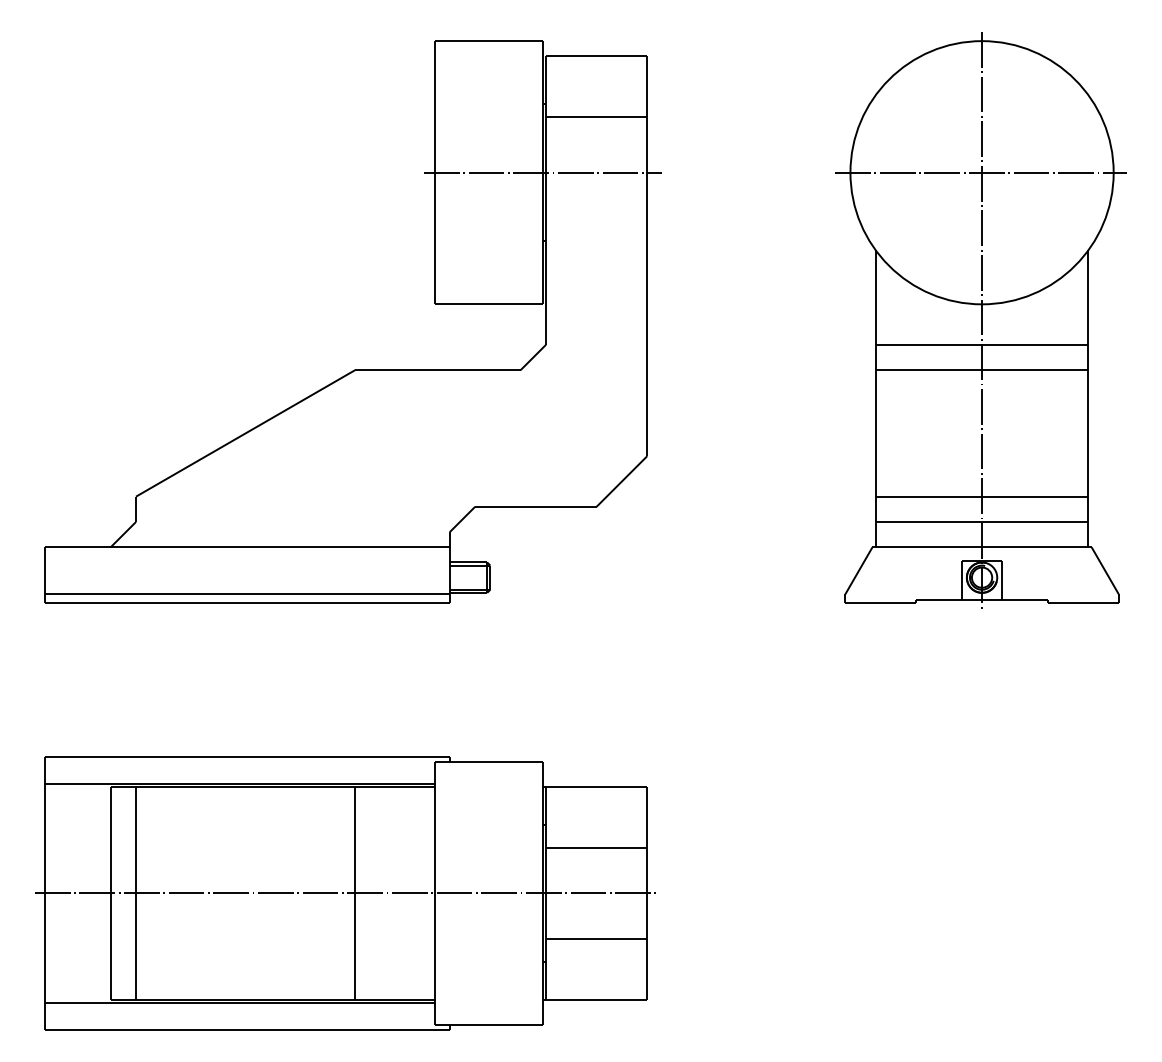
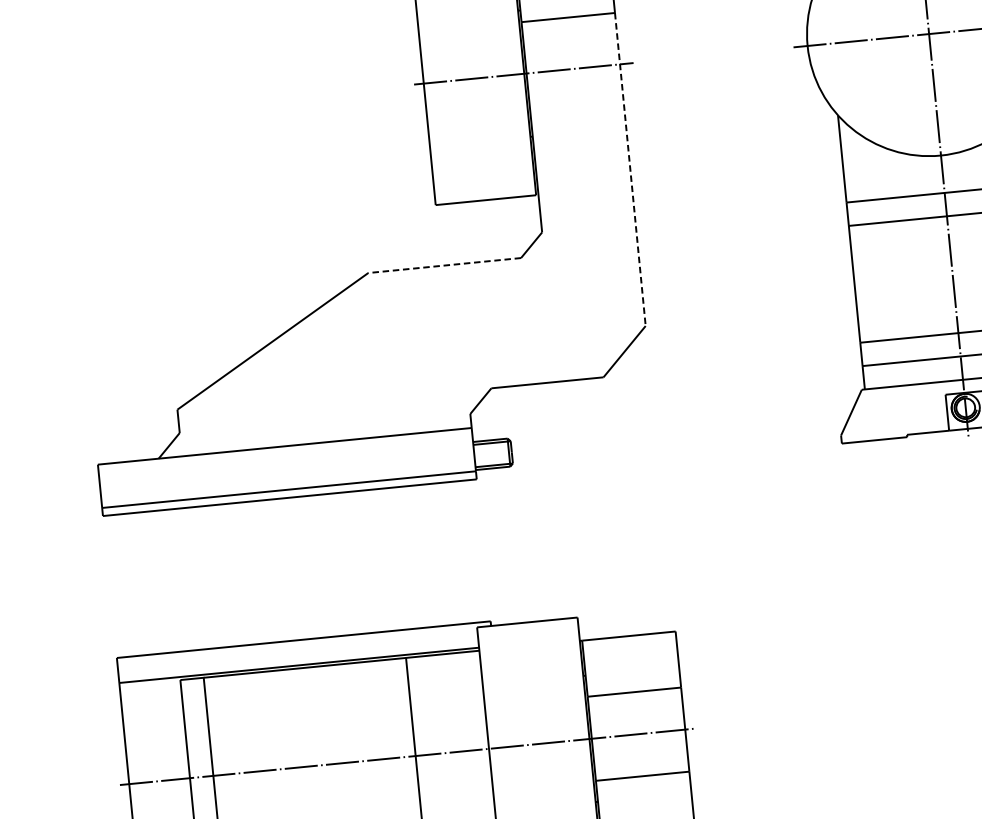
line: (647, 286) -> (630, 169), solid -> dashed
line: (437, 370) -> (444, 265), solid -> dashed

